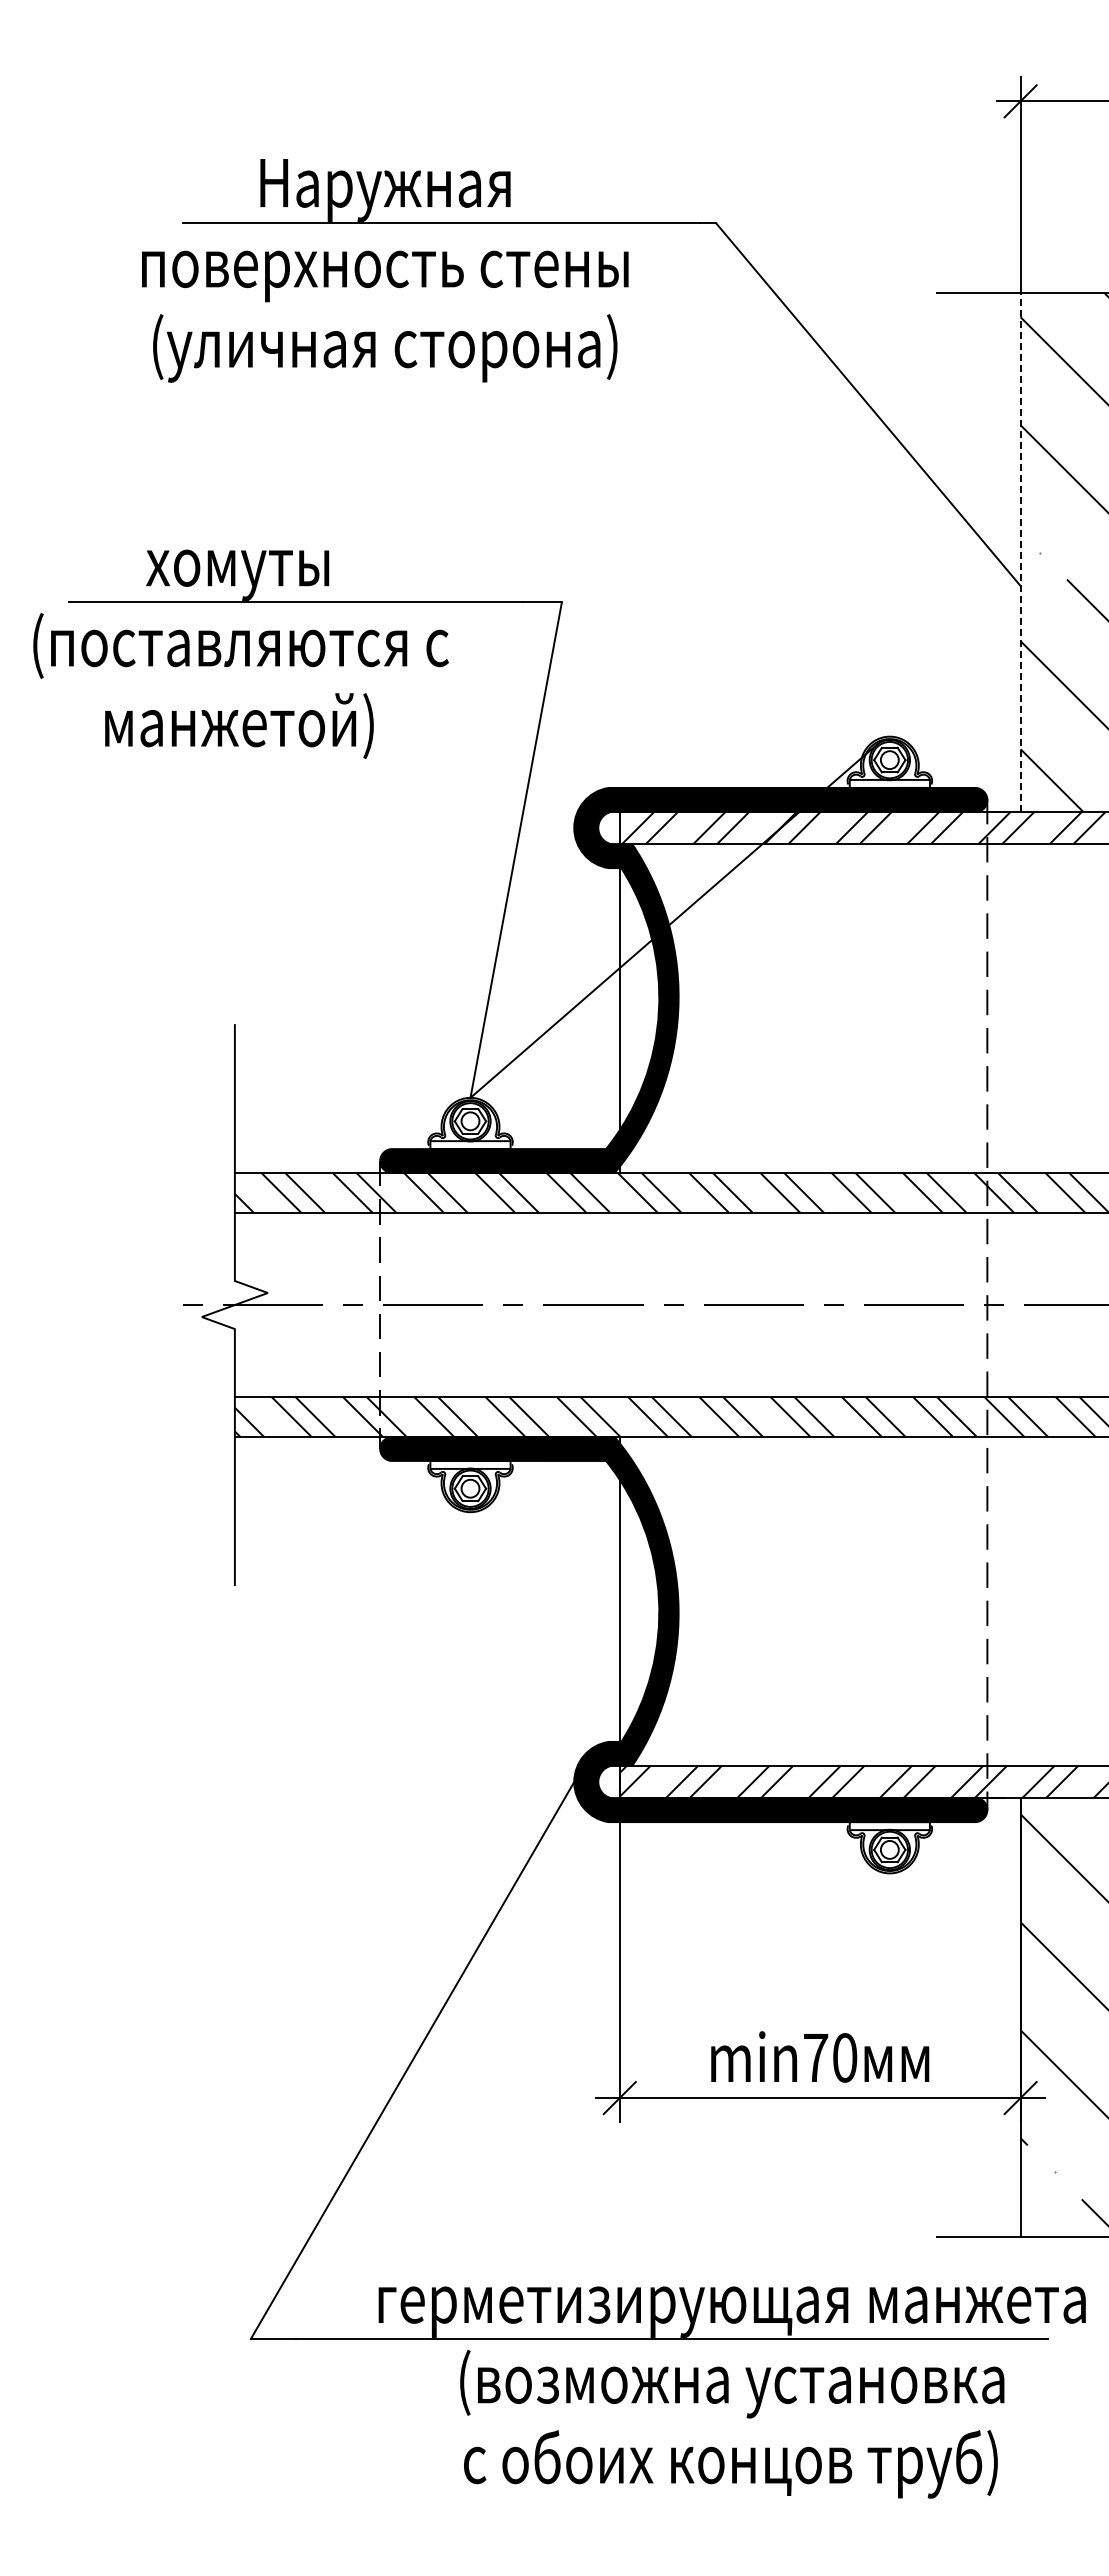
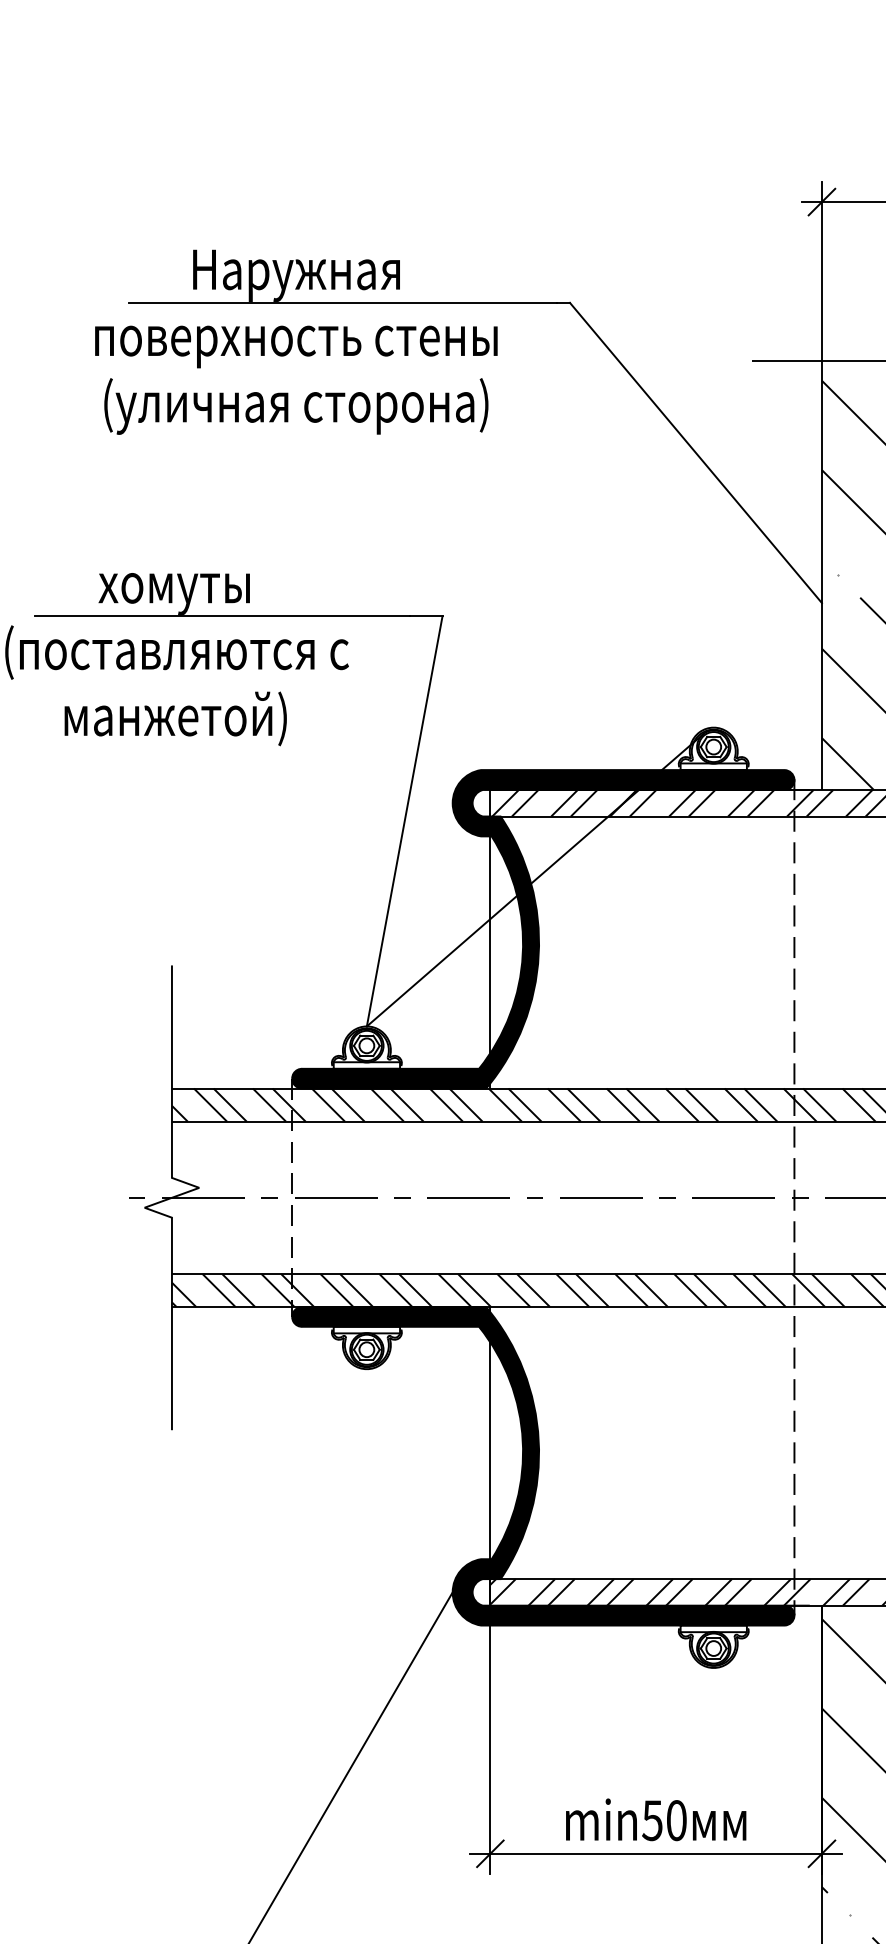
line: (1020, 552) -> (821, 575), dashed -> solid
text: (815, 2058) -> (652, 1821), min70 -> min50

